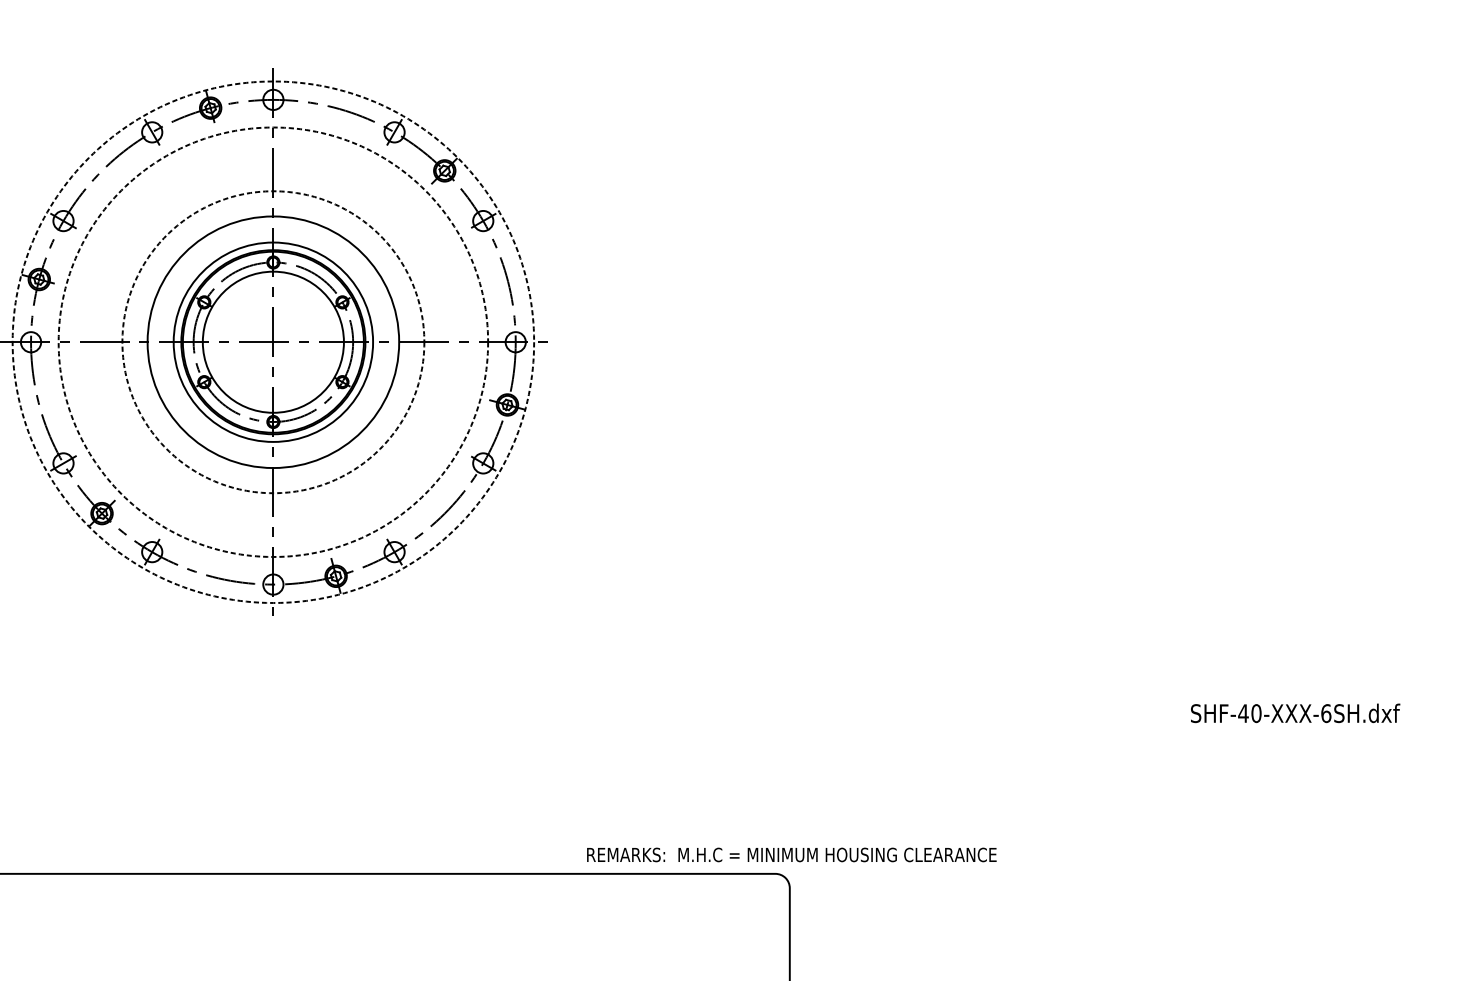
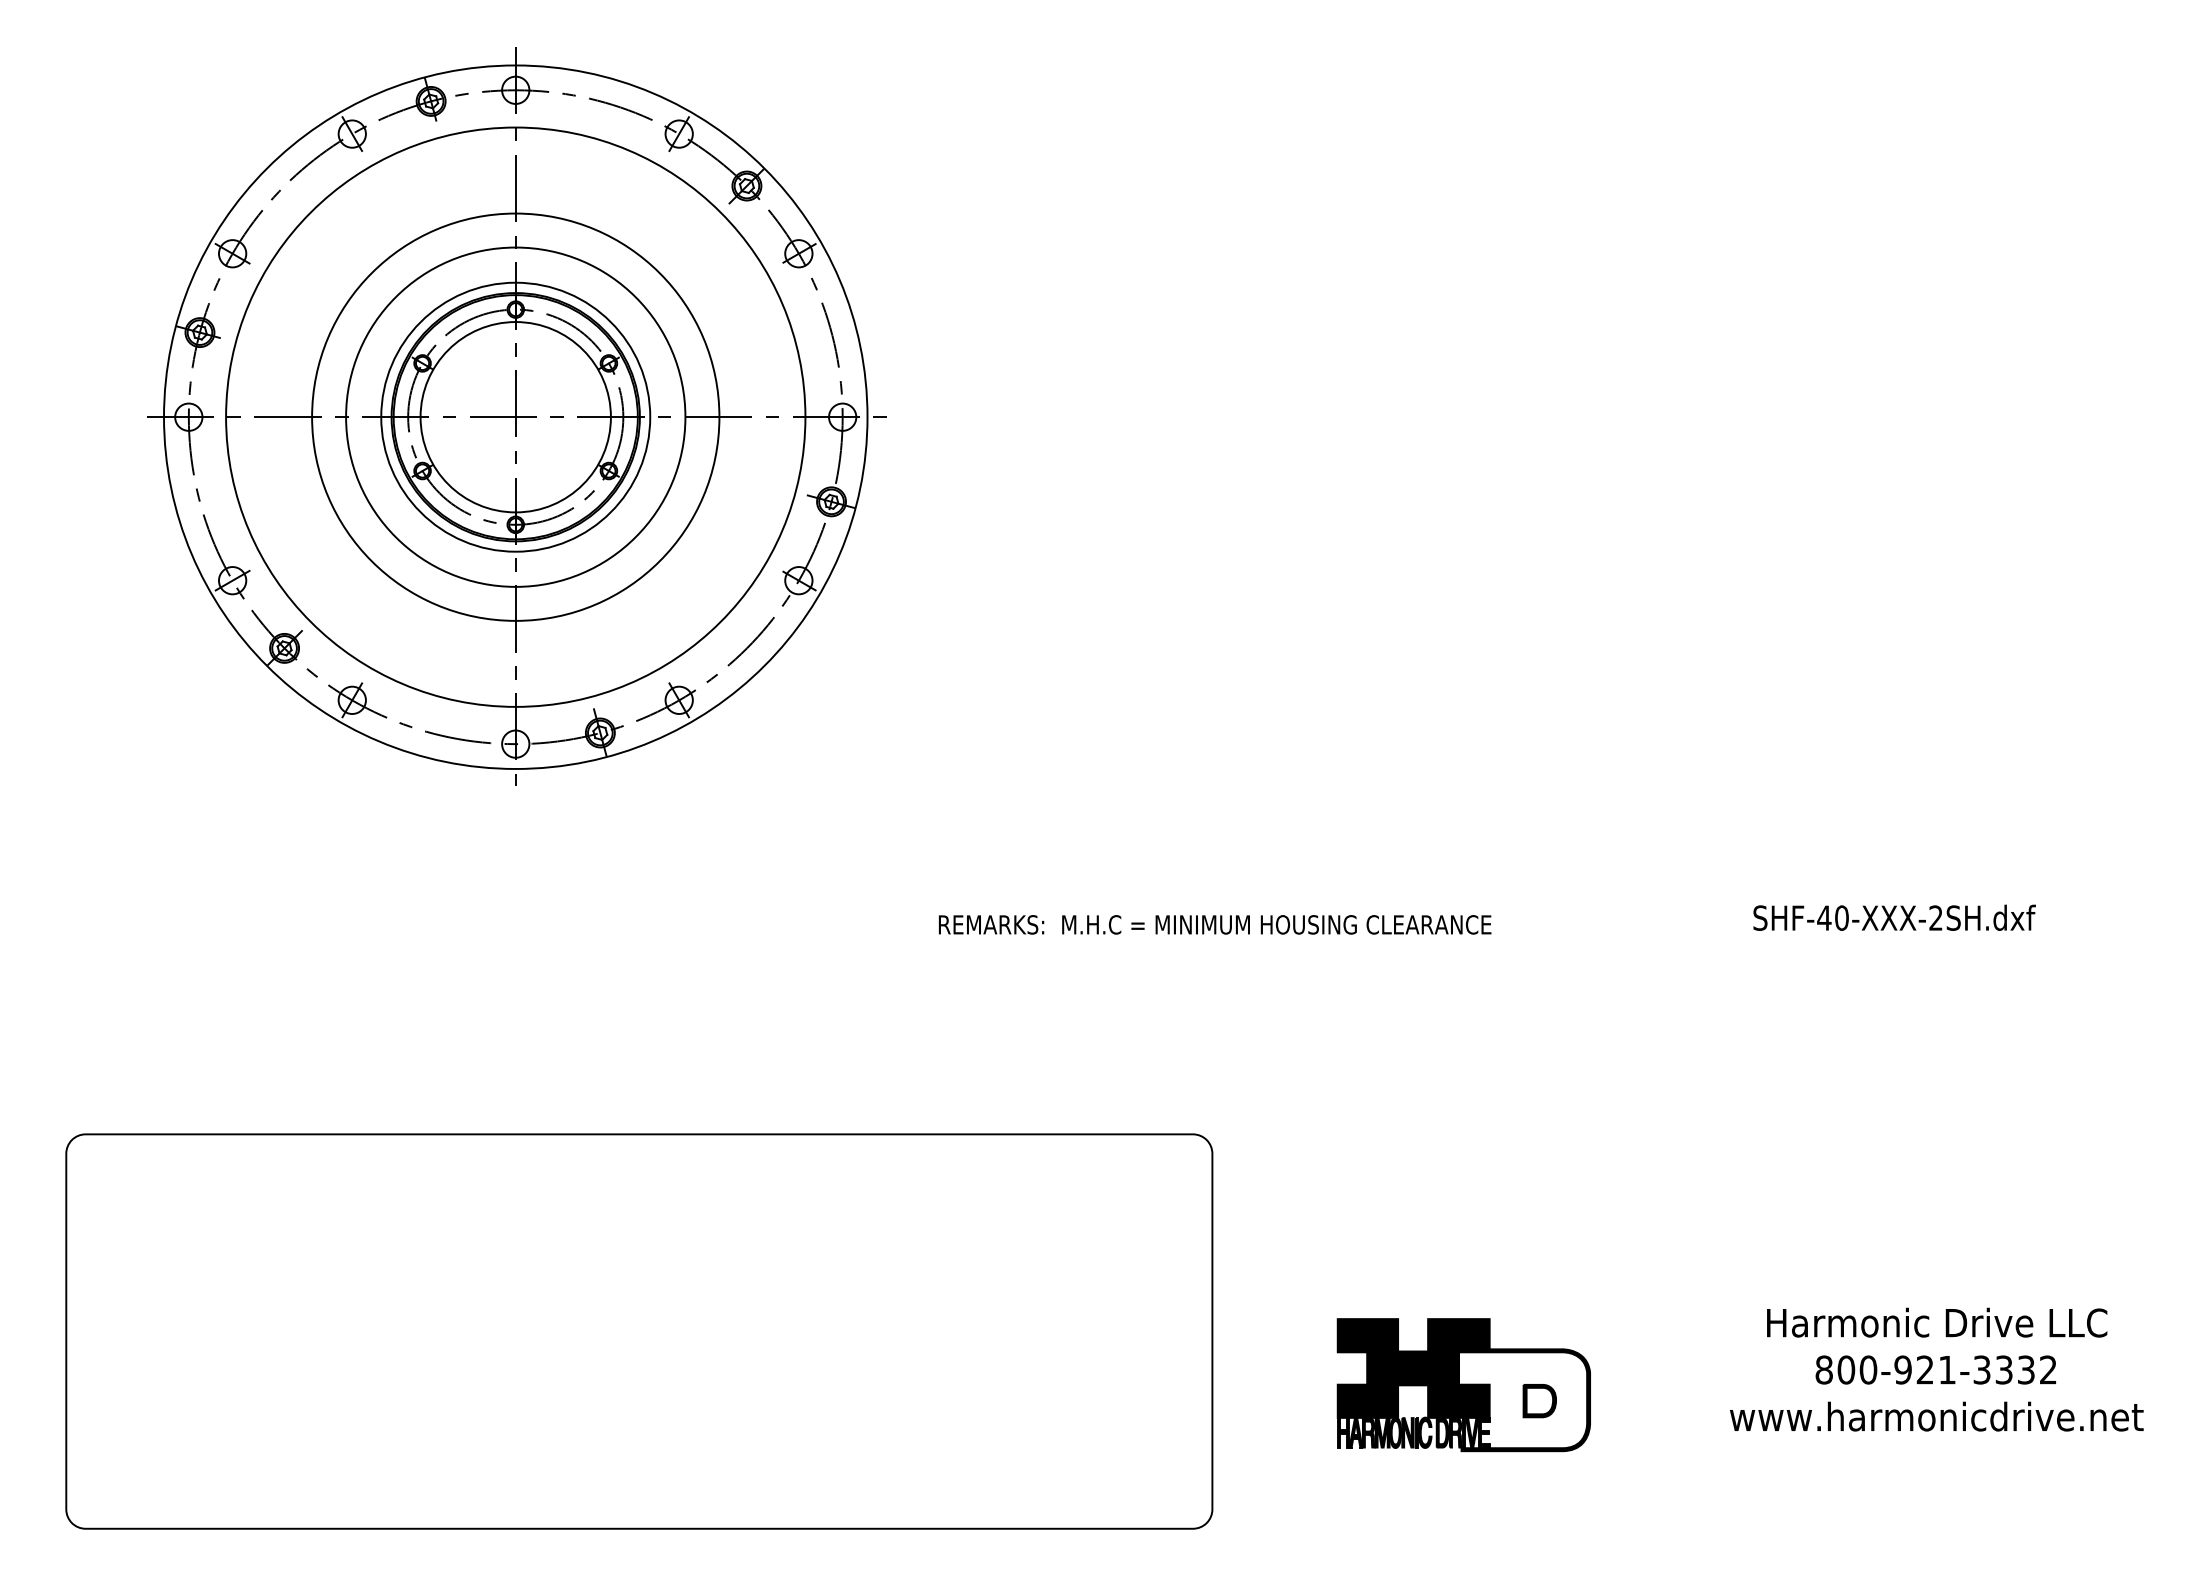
circle: (273, 341) -> (515, 416), dashed -> solid
circle: (273, 341) -> (515, 416), dashed -> solid
circle: (273, 341) -> (515, 416), dashed -> solid
text: (1326, 713) -> (1936, 917), SHF-40-XXX-6SH.dxf -> SHF-40-XXX-2SH.dxf
text: (792, 854) -> (1215, 924), moved

